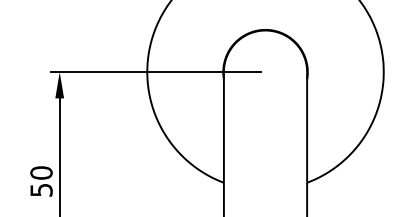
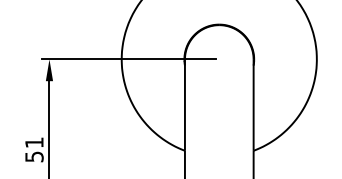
text: (41, 172) -> (34, 142), 50 -> 51

